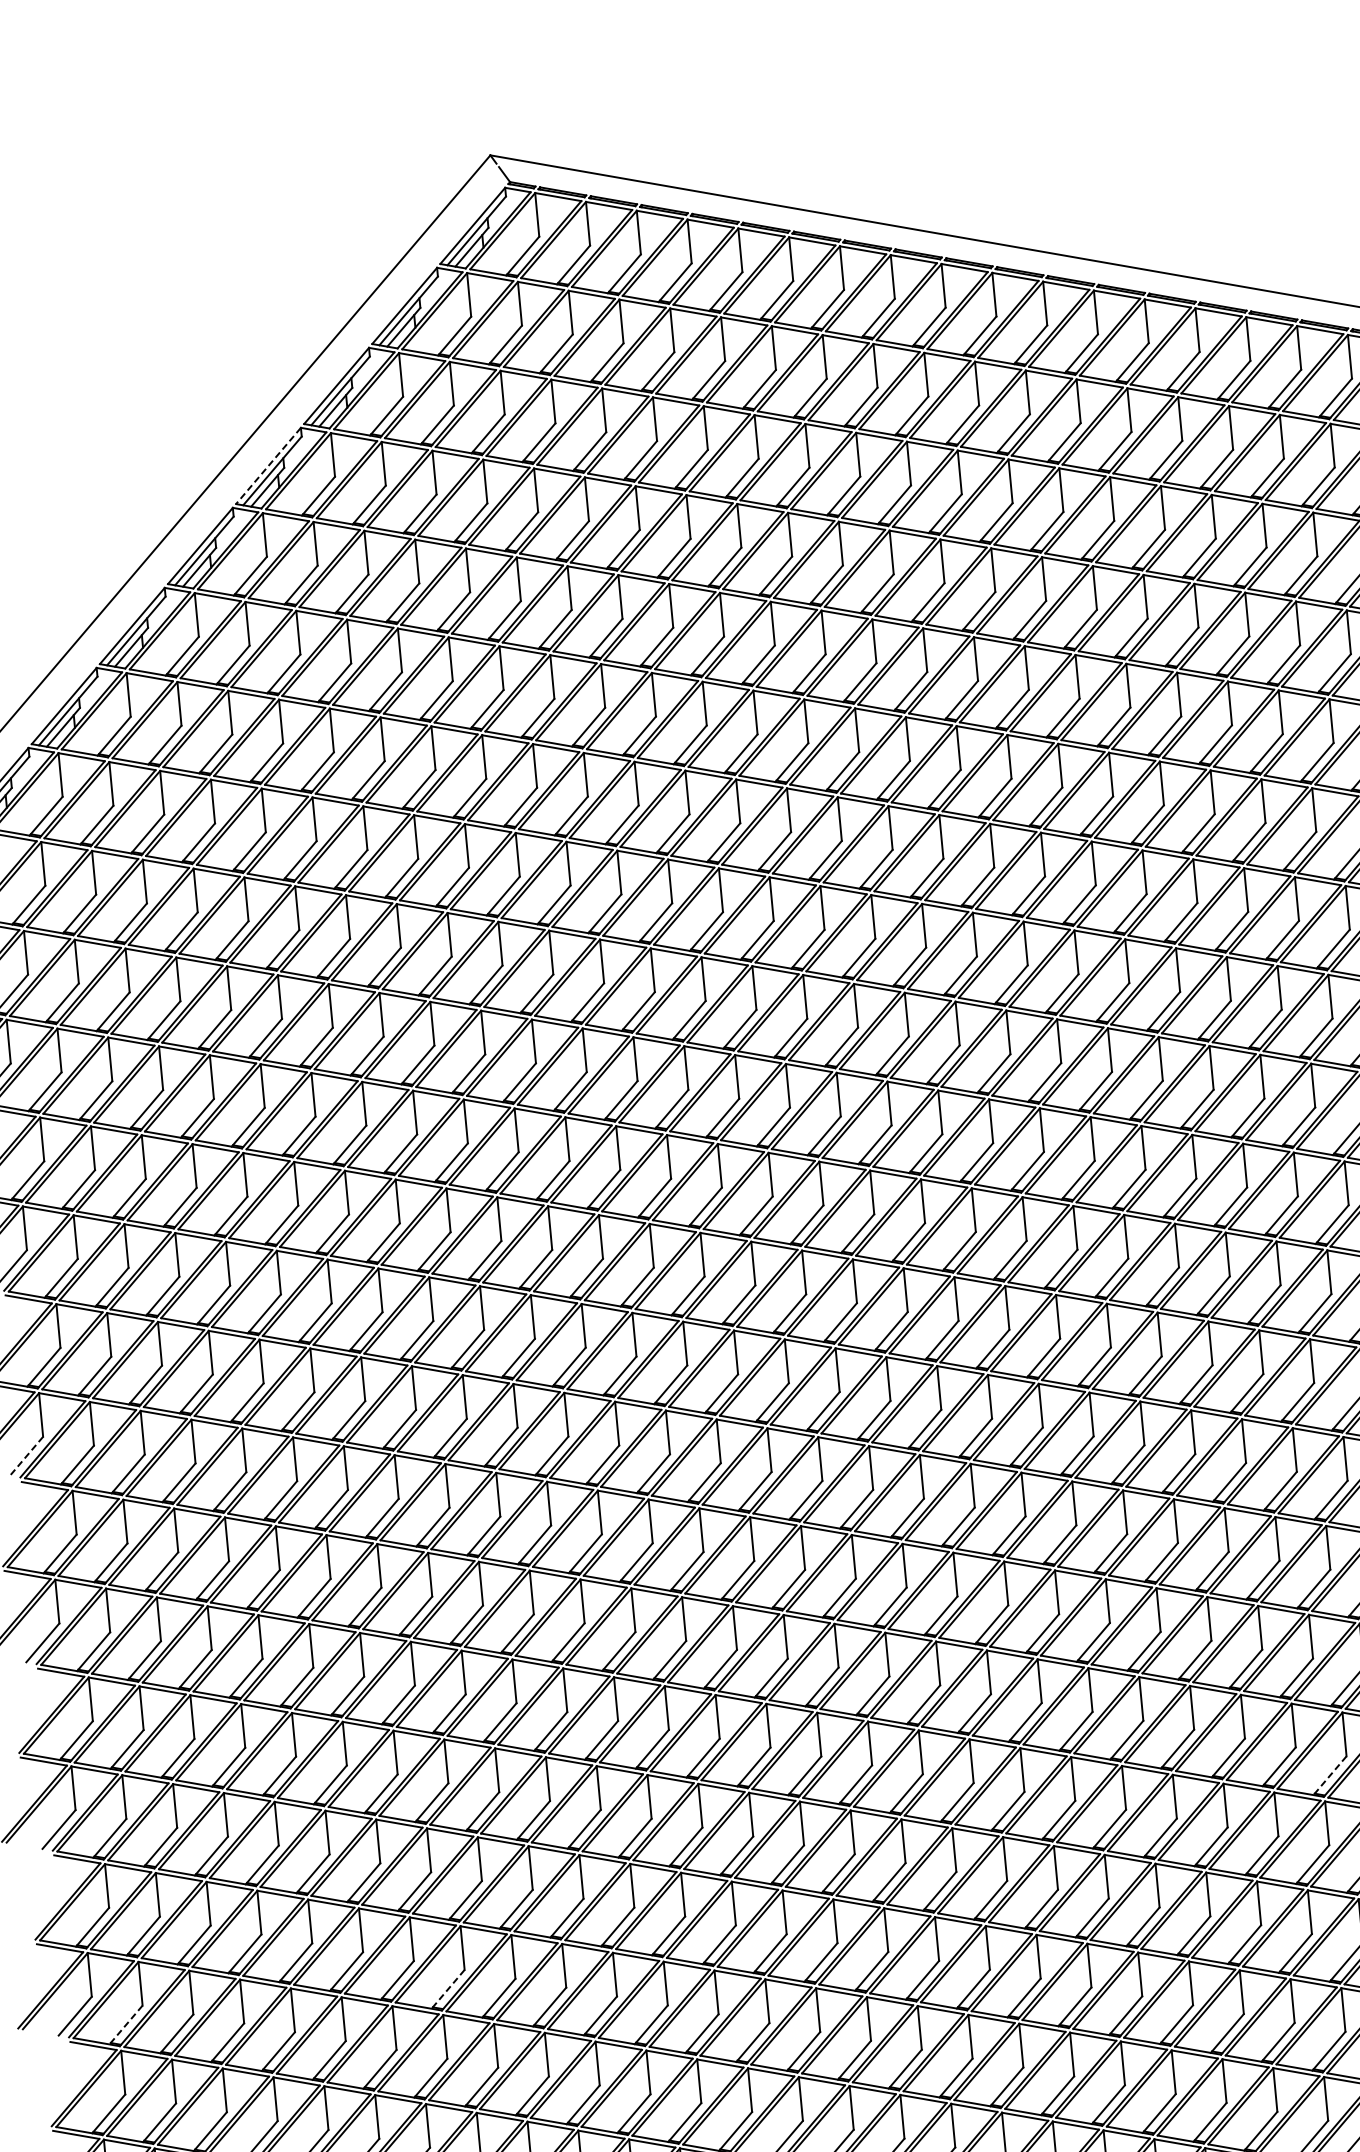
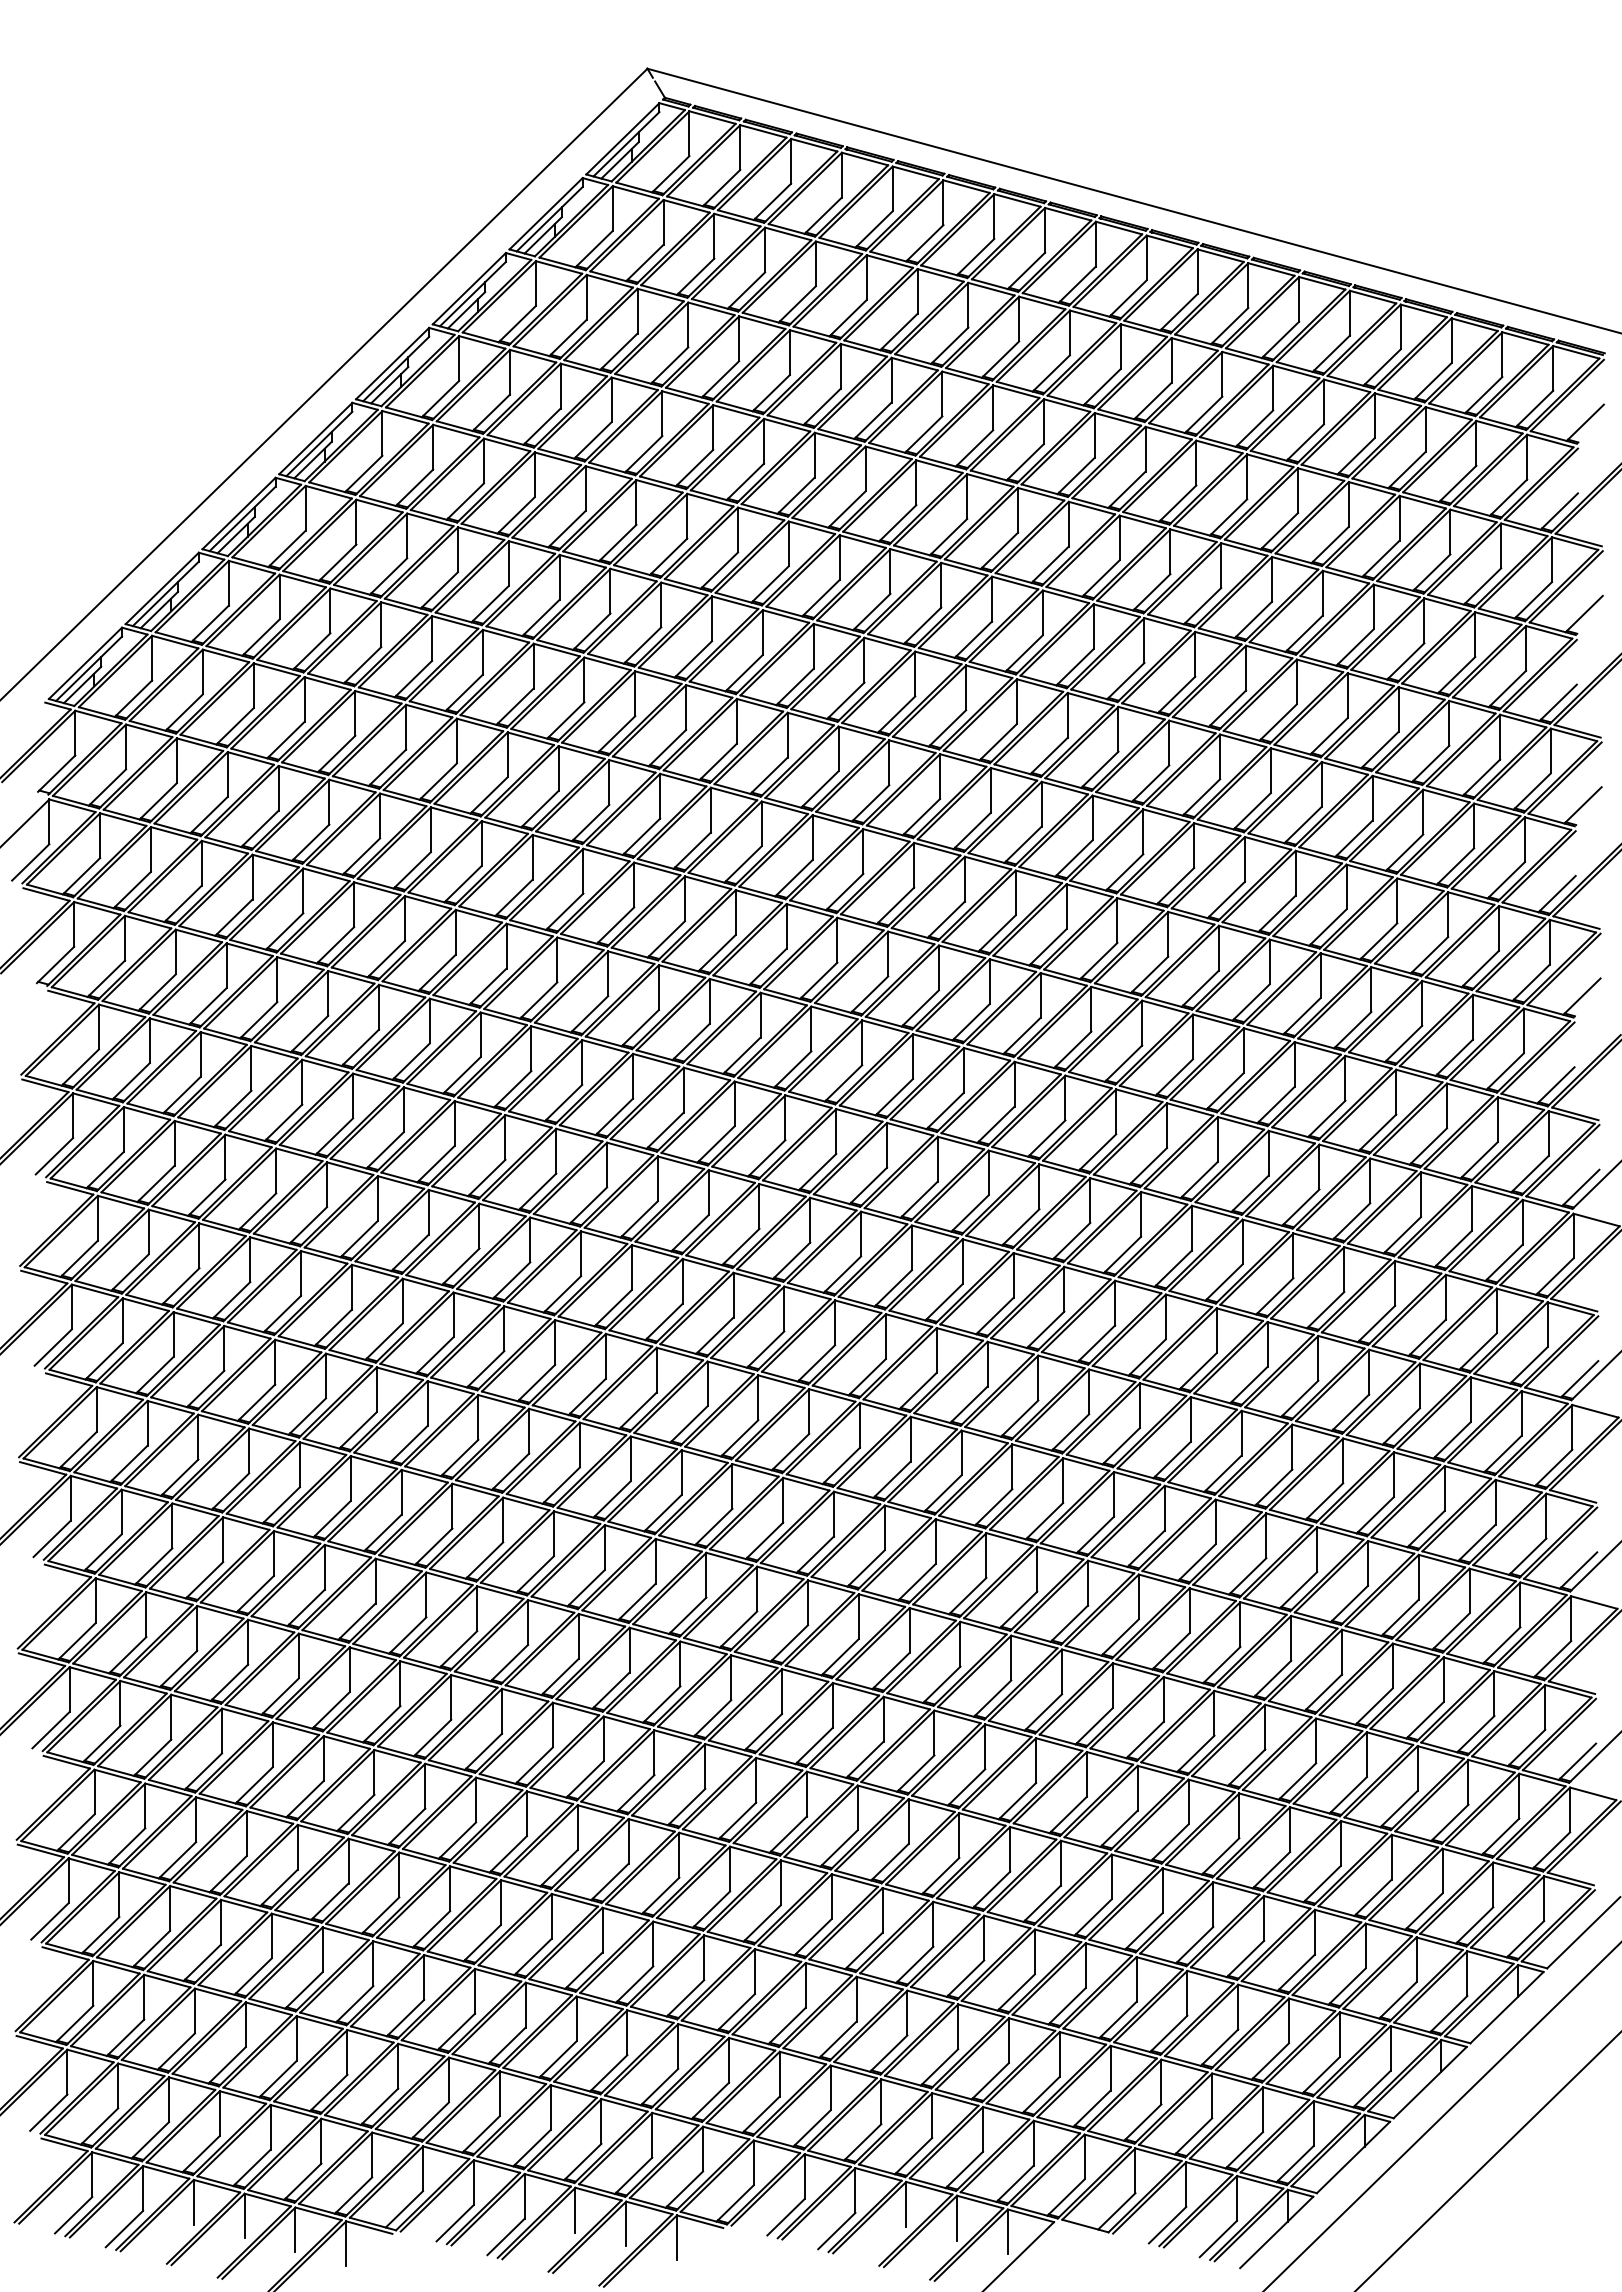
line: (268, 465) -> (392, 363), dashed -> solid
line: (25, 1456) -> (52, 1347), dashed -> solid
line: (1329, 1775) -> (1347, 1795), dashed -> solid
line: (448, 1989) -> (431, 1929), dashed -> solid
line: (125, 2025) -> (100, 1935), dashed -> solid

